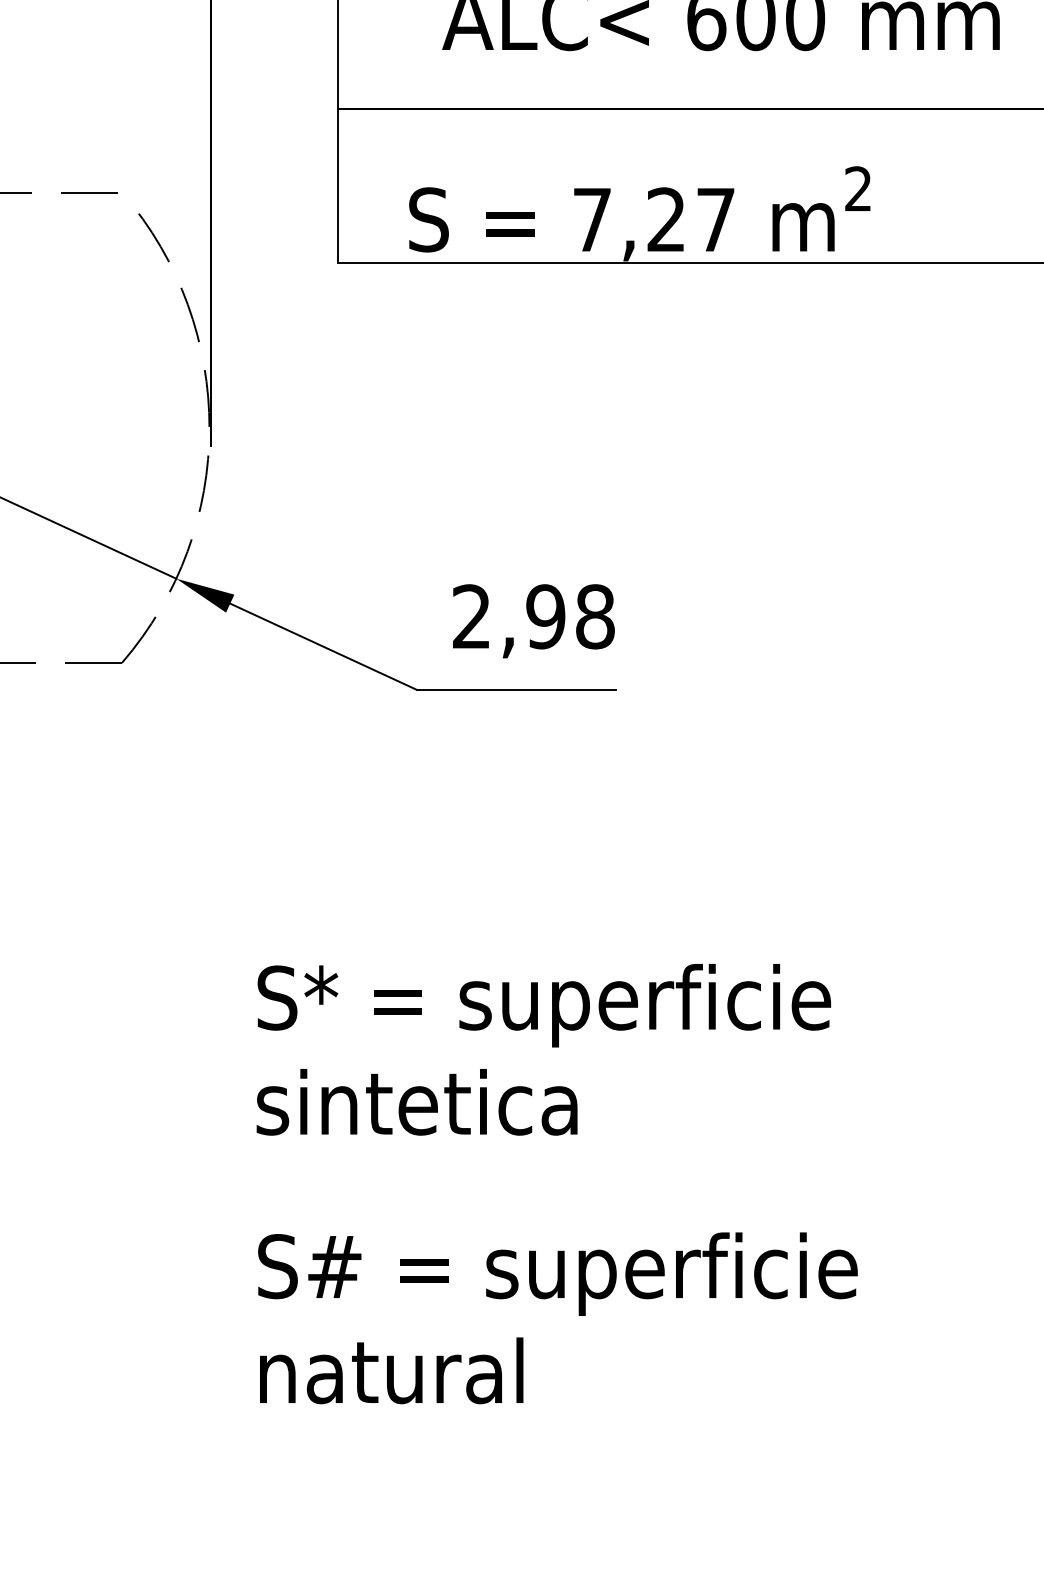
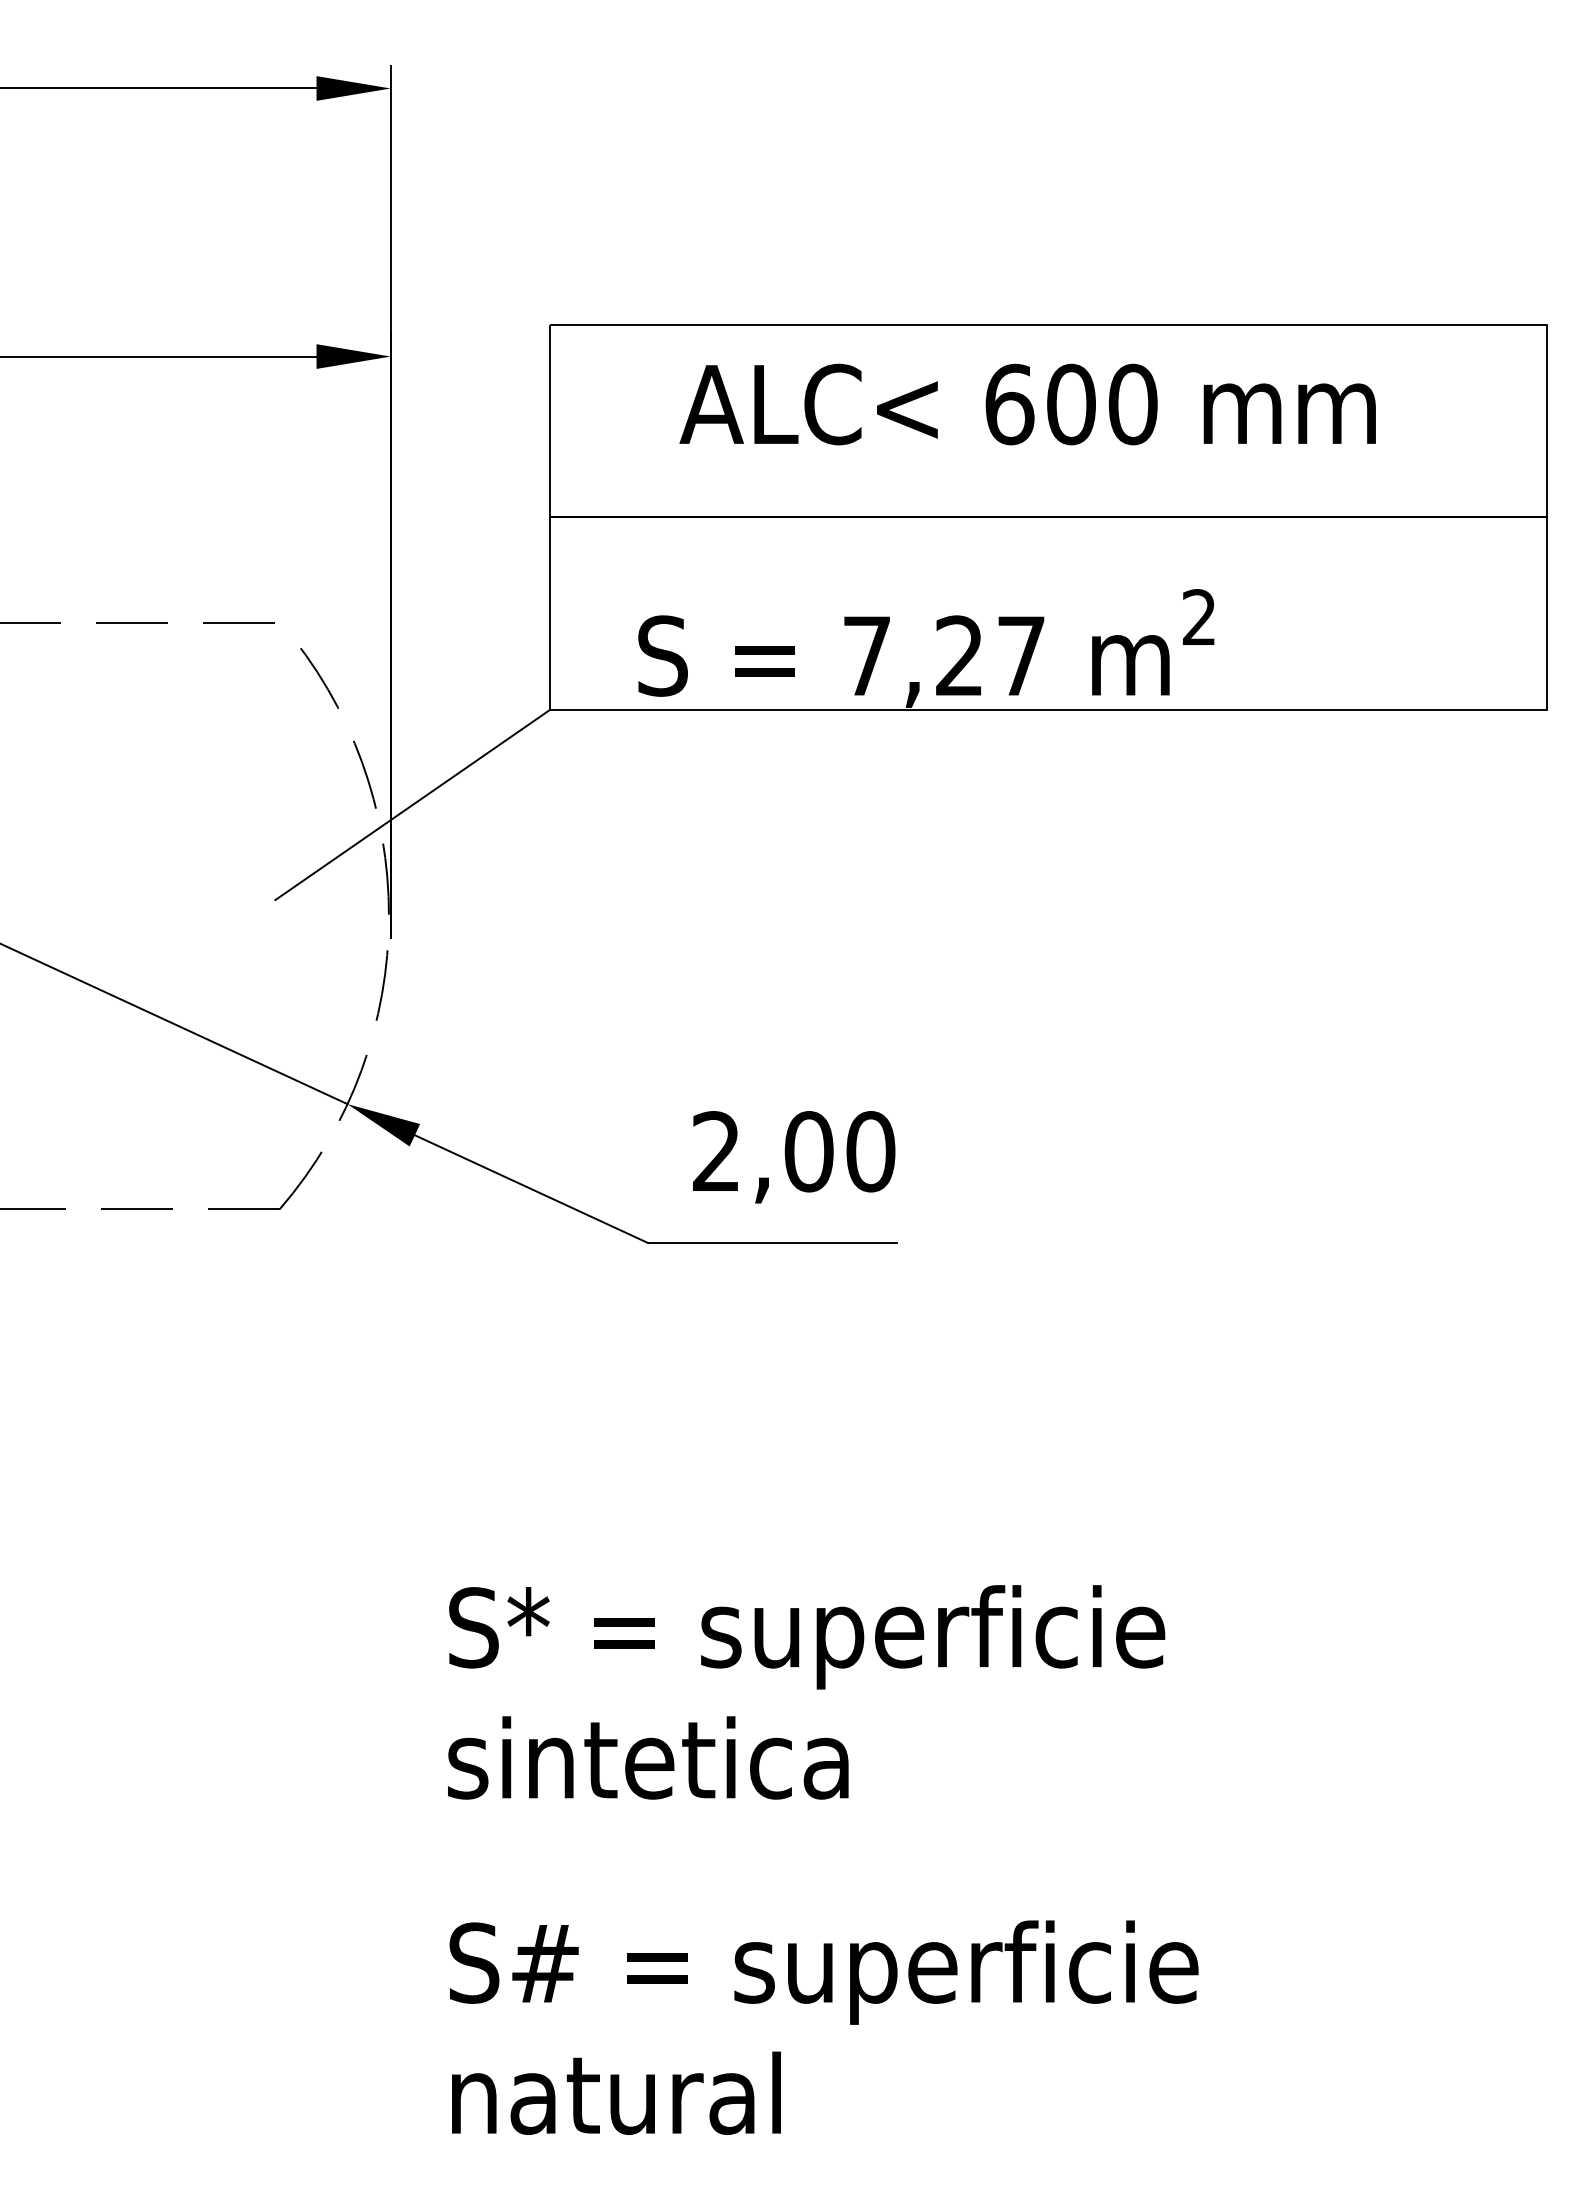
line: (228, 338) -> (412, 804), added
text: (570, 616) -> (839, 1151), 2,98 -> 2,00

